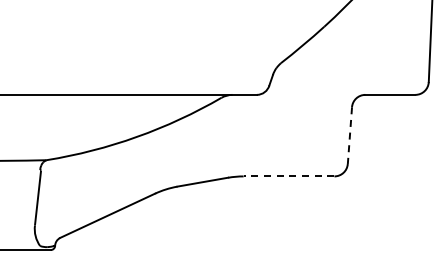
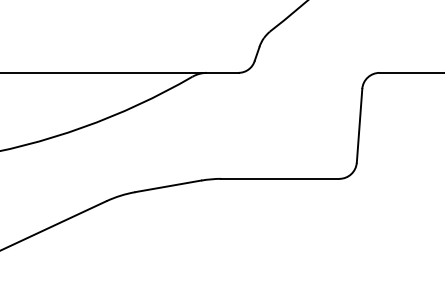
line: (349, 136) -> (358, 126), dashed -> solid
line: (288, 176) -> (279, 178), dashed -> solid

